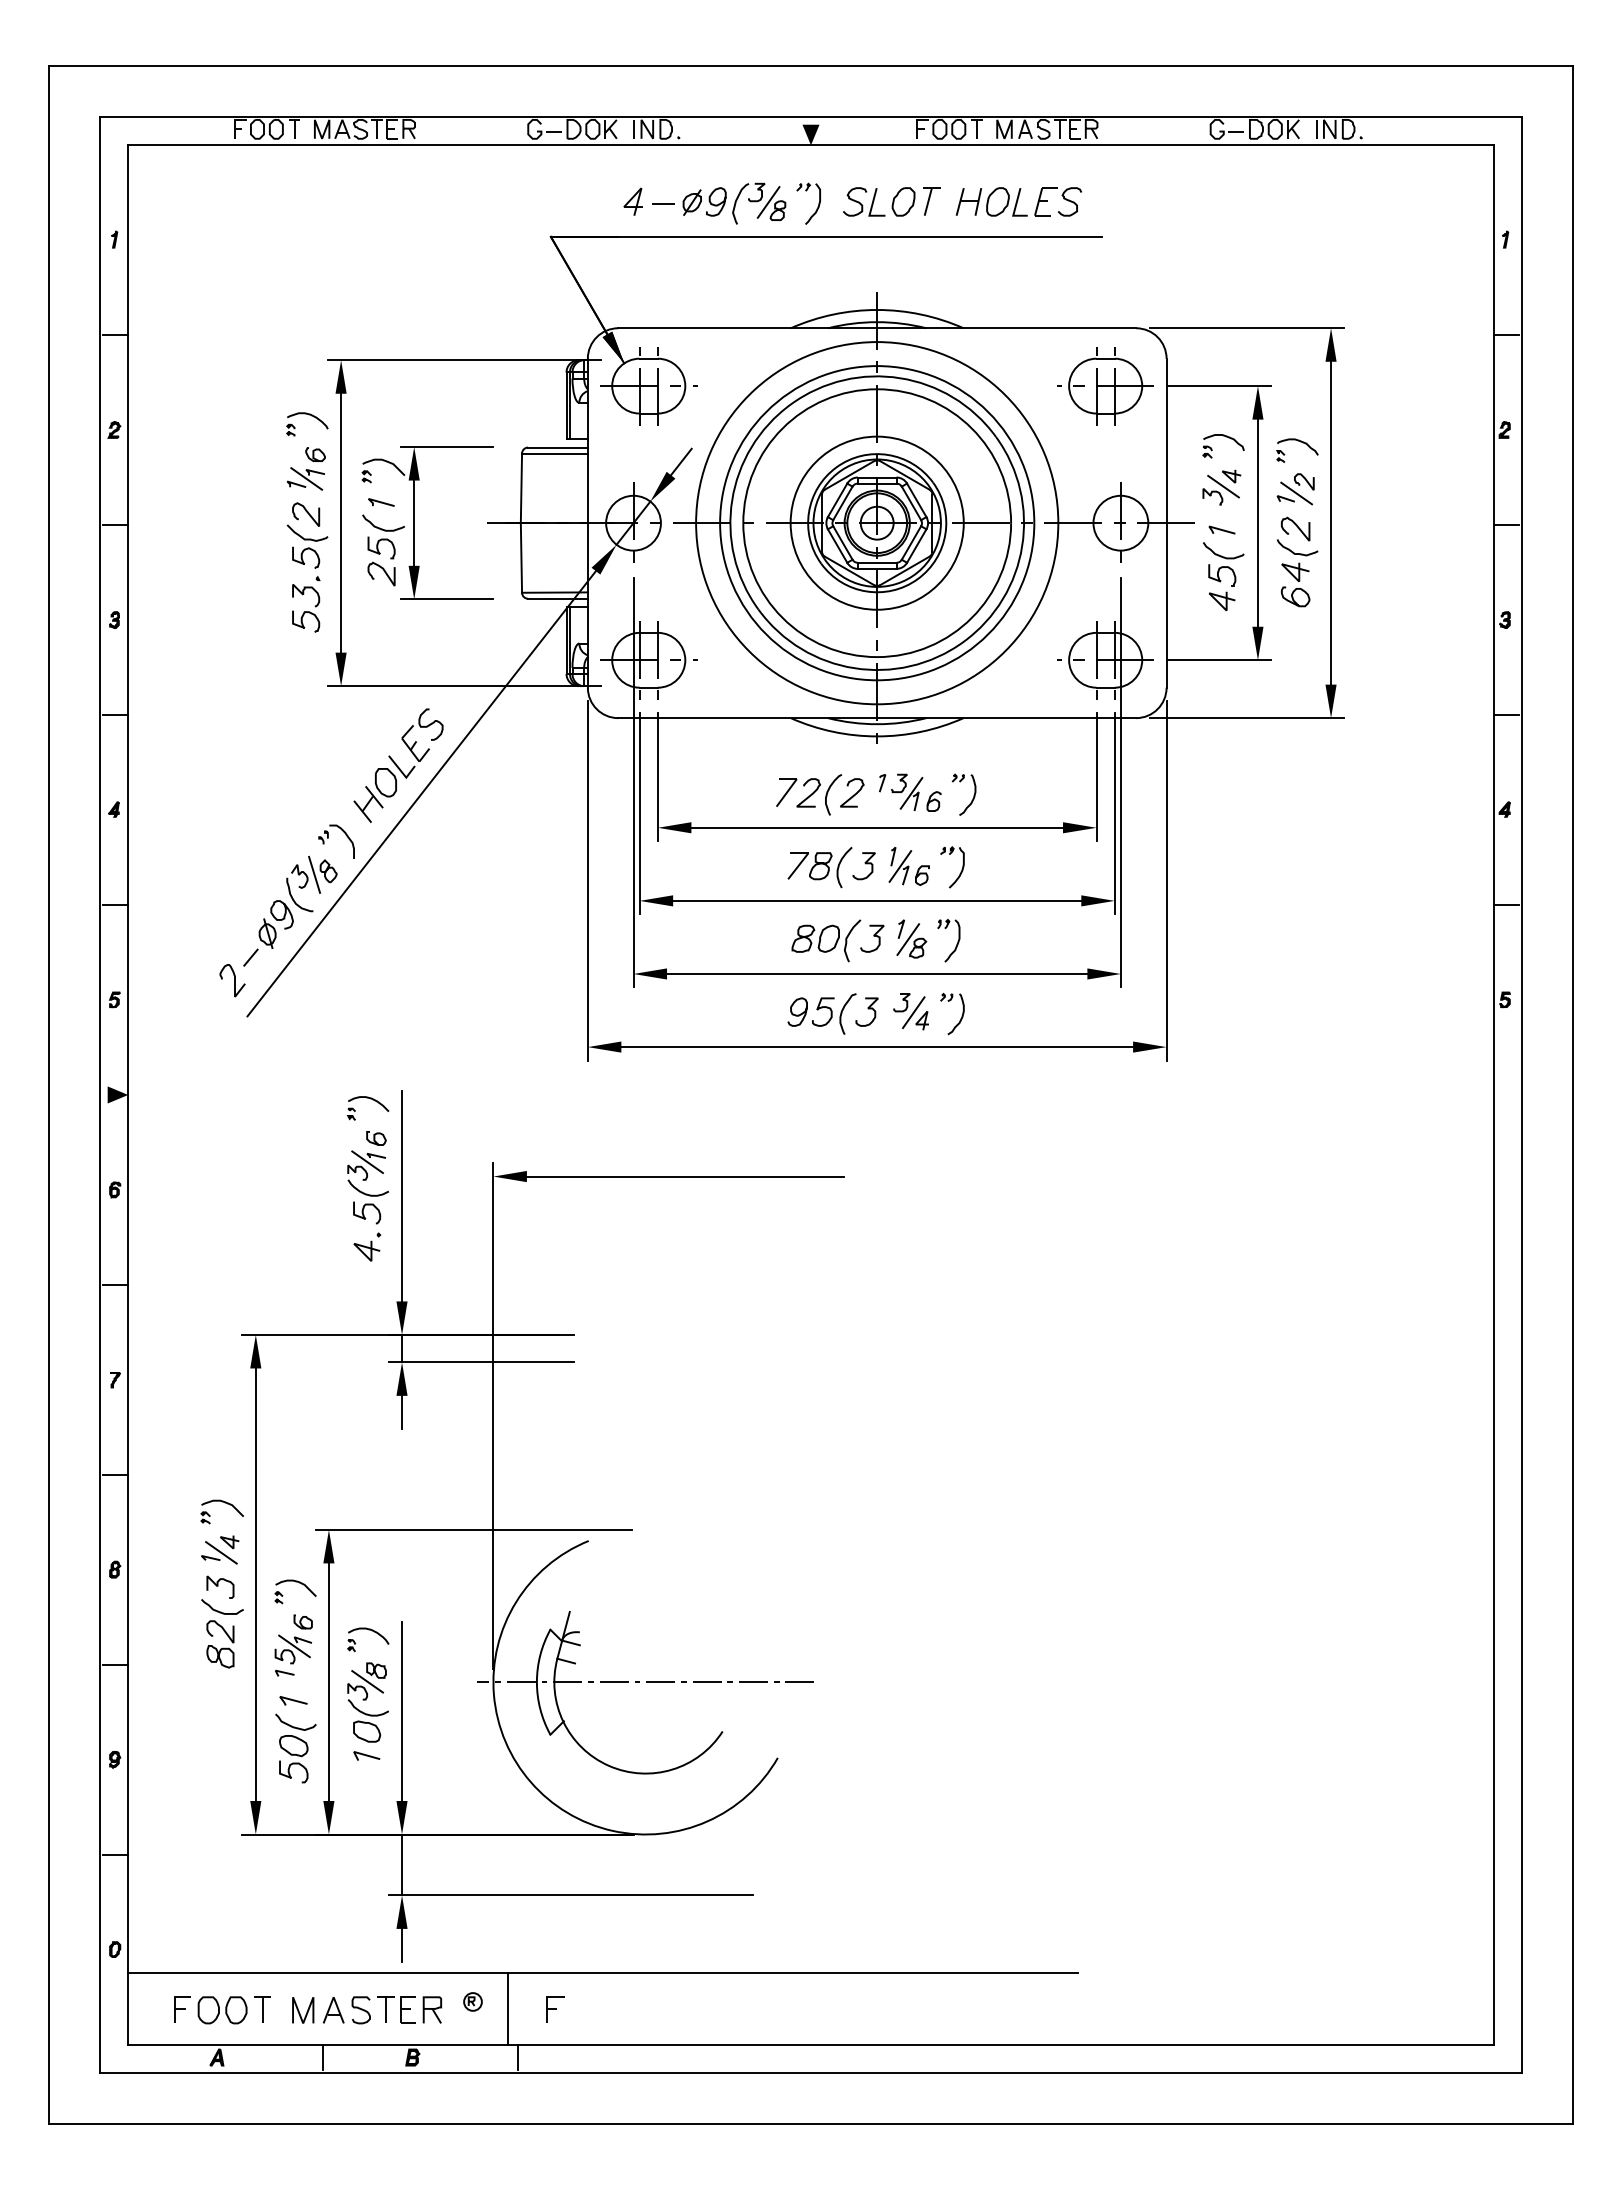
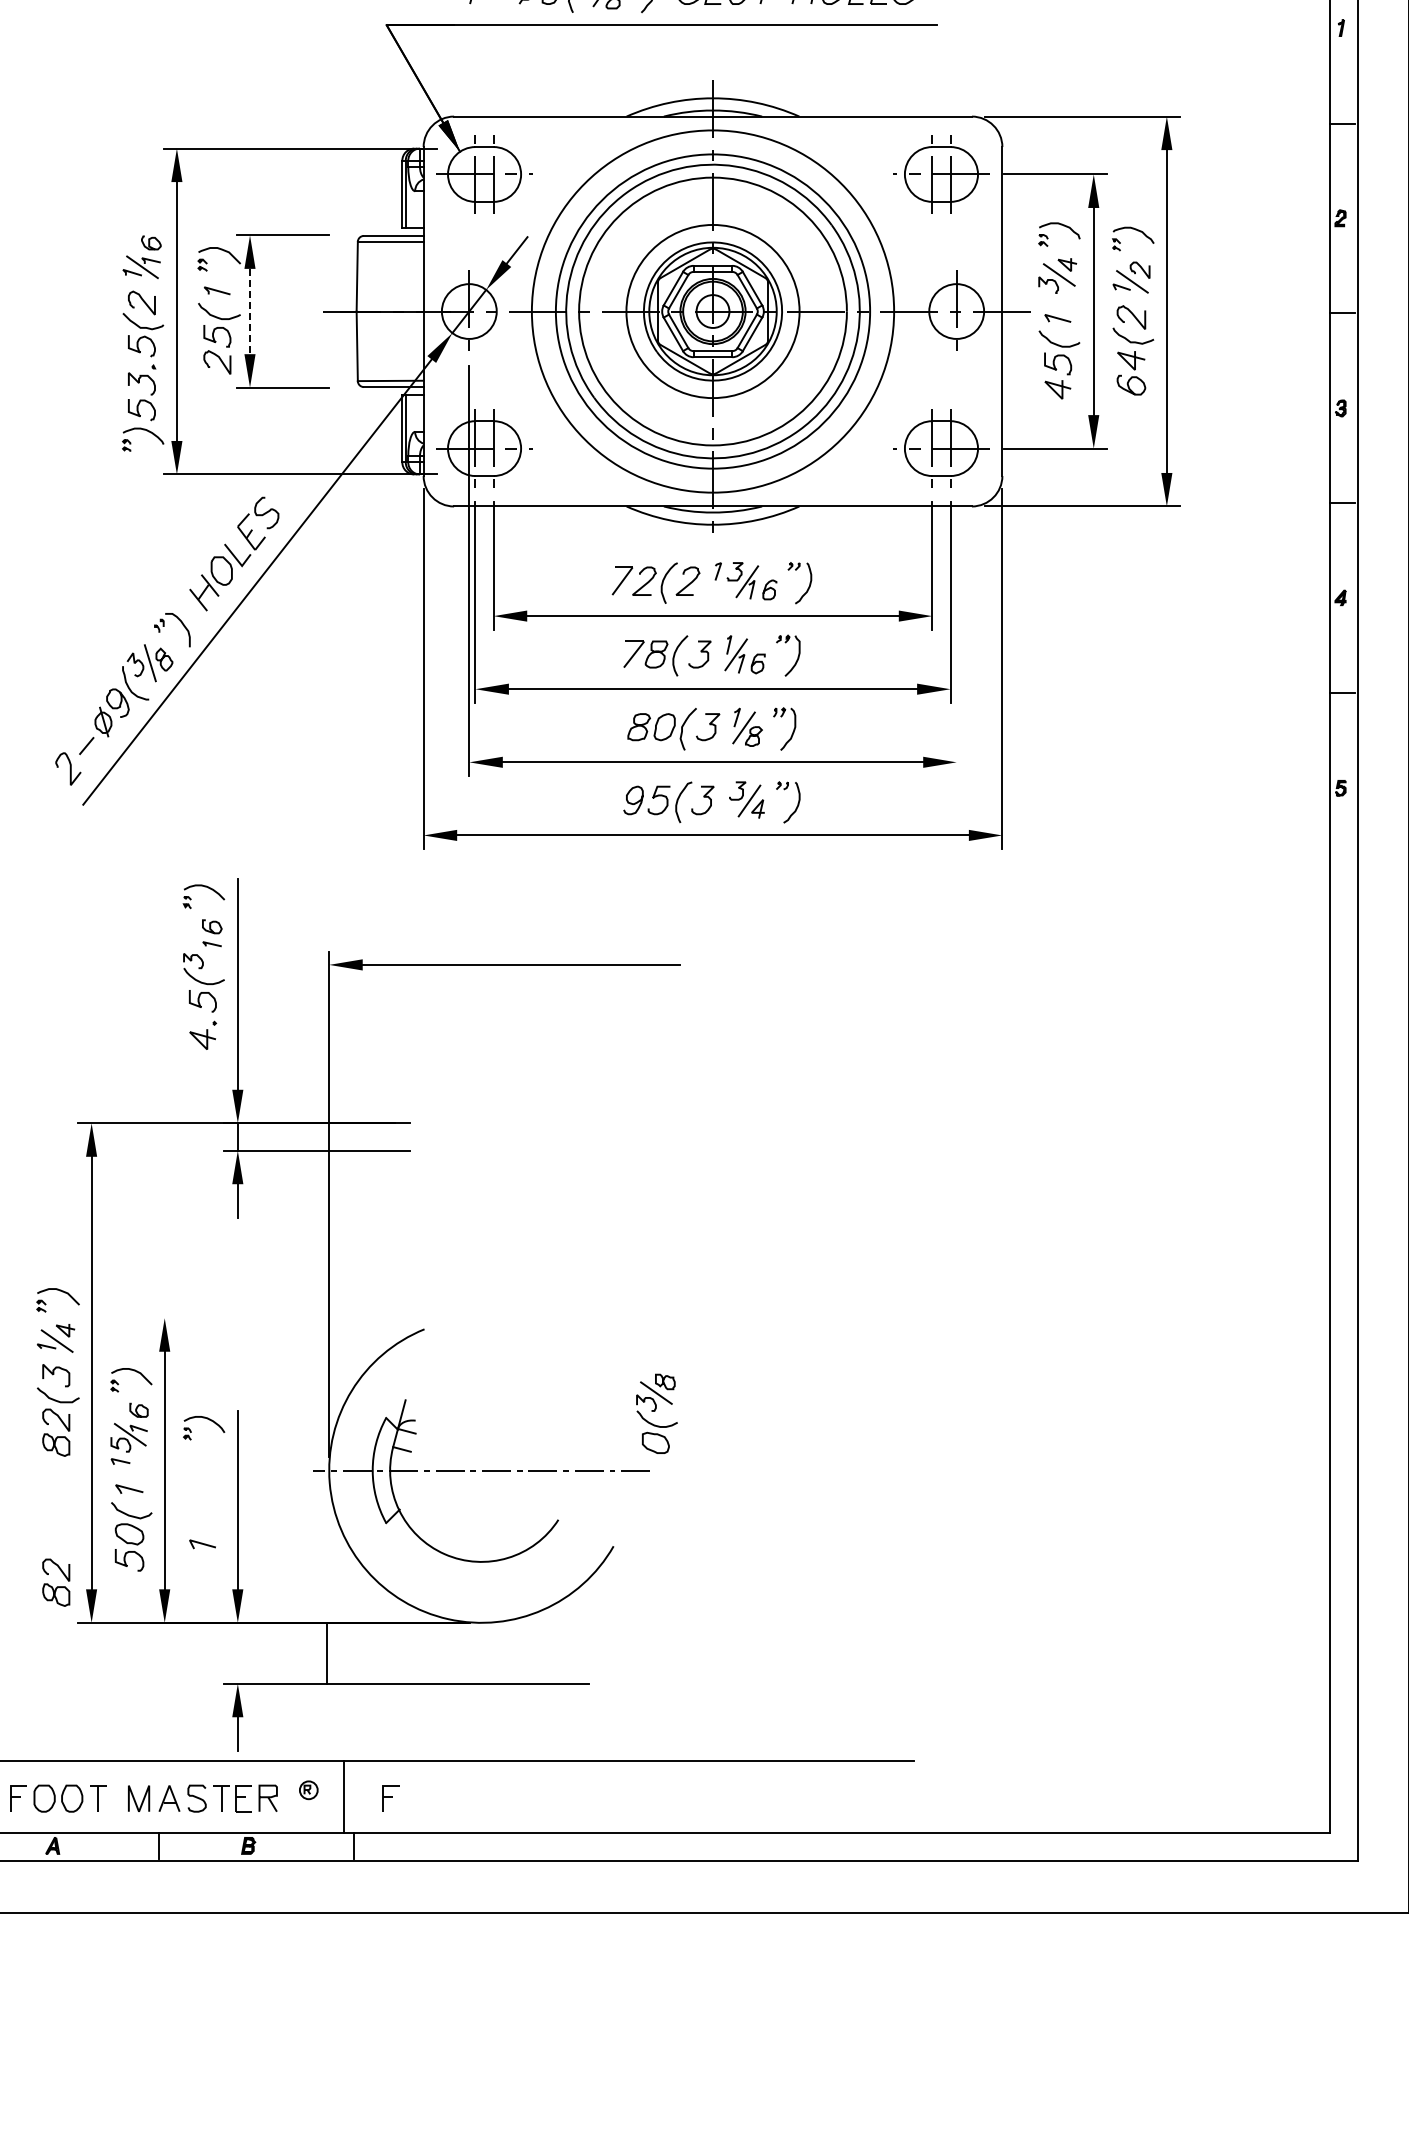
part: (311, 416) -> (147, 431), moved
line: (414, 523) -> (250, 311), solid -> dashed
line: (1120, 782) -> (956, 570), removed
line: (367, 1162) -> (203, 950), removed
line: (473, 1529) -> (309, 1317), removed
part: (367, 1702) -> (656, 1413), moved
part: (220, 1794) -> (56, 1582), added
line: (402, 1864) -> (327, 1652), moved

